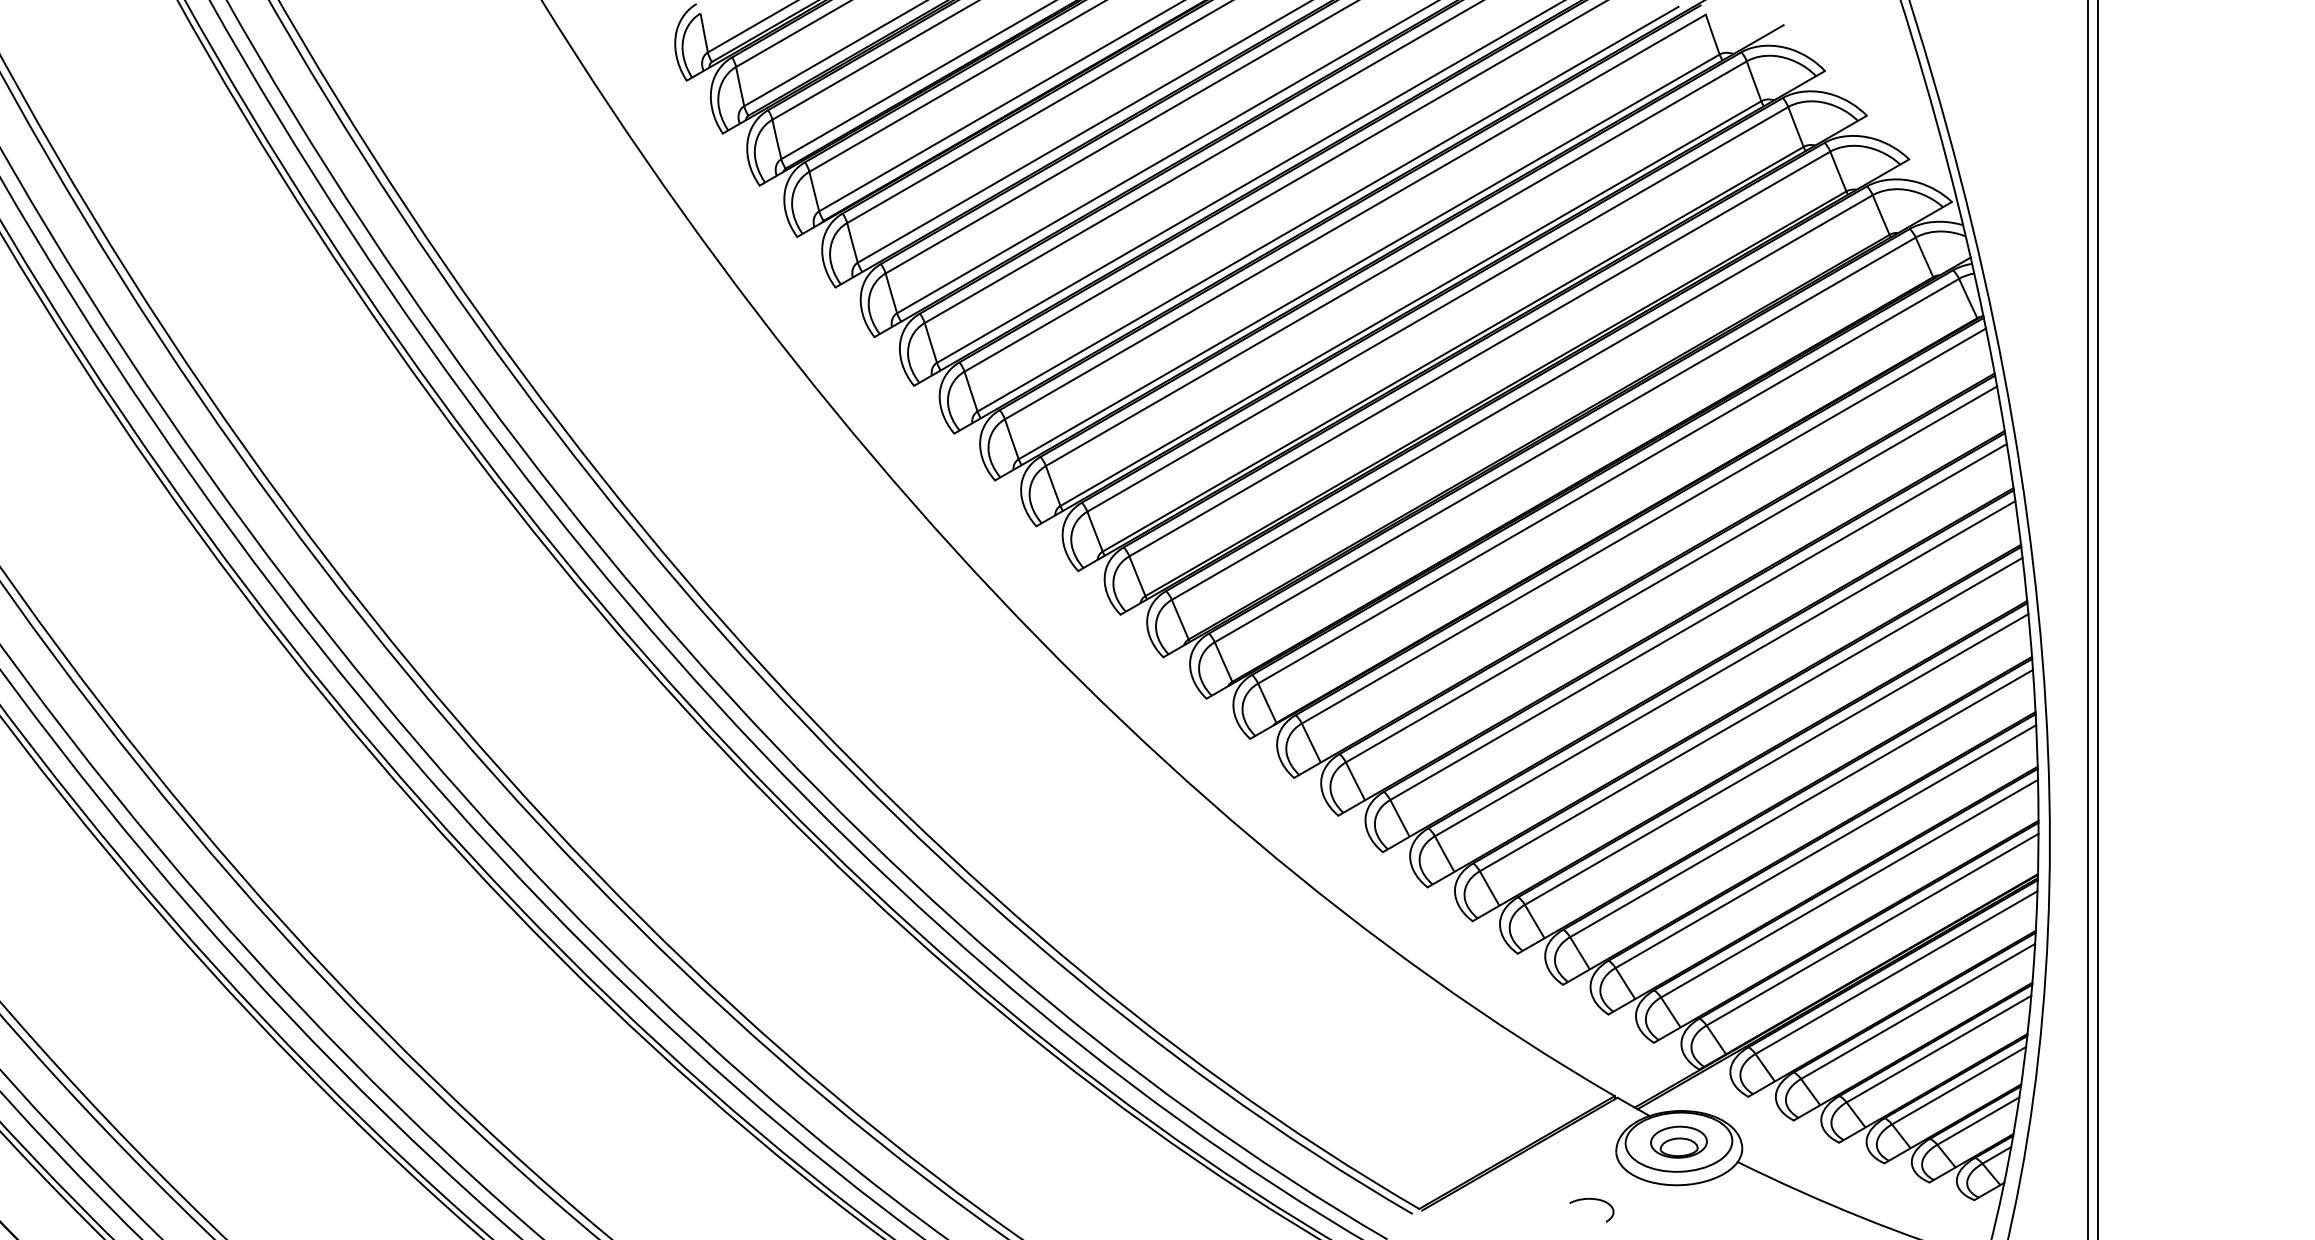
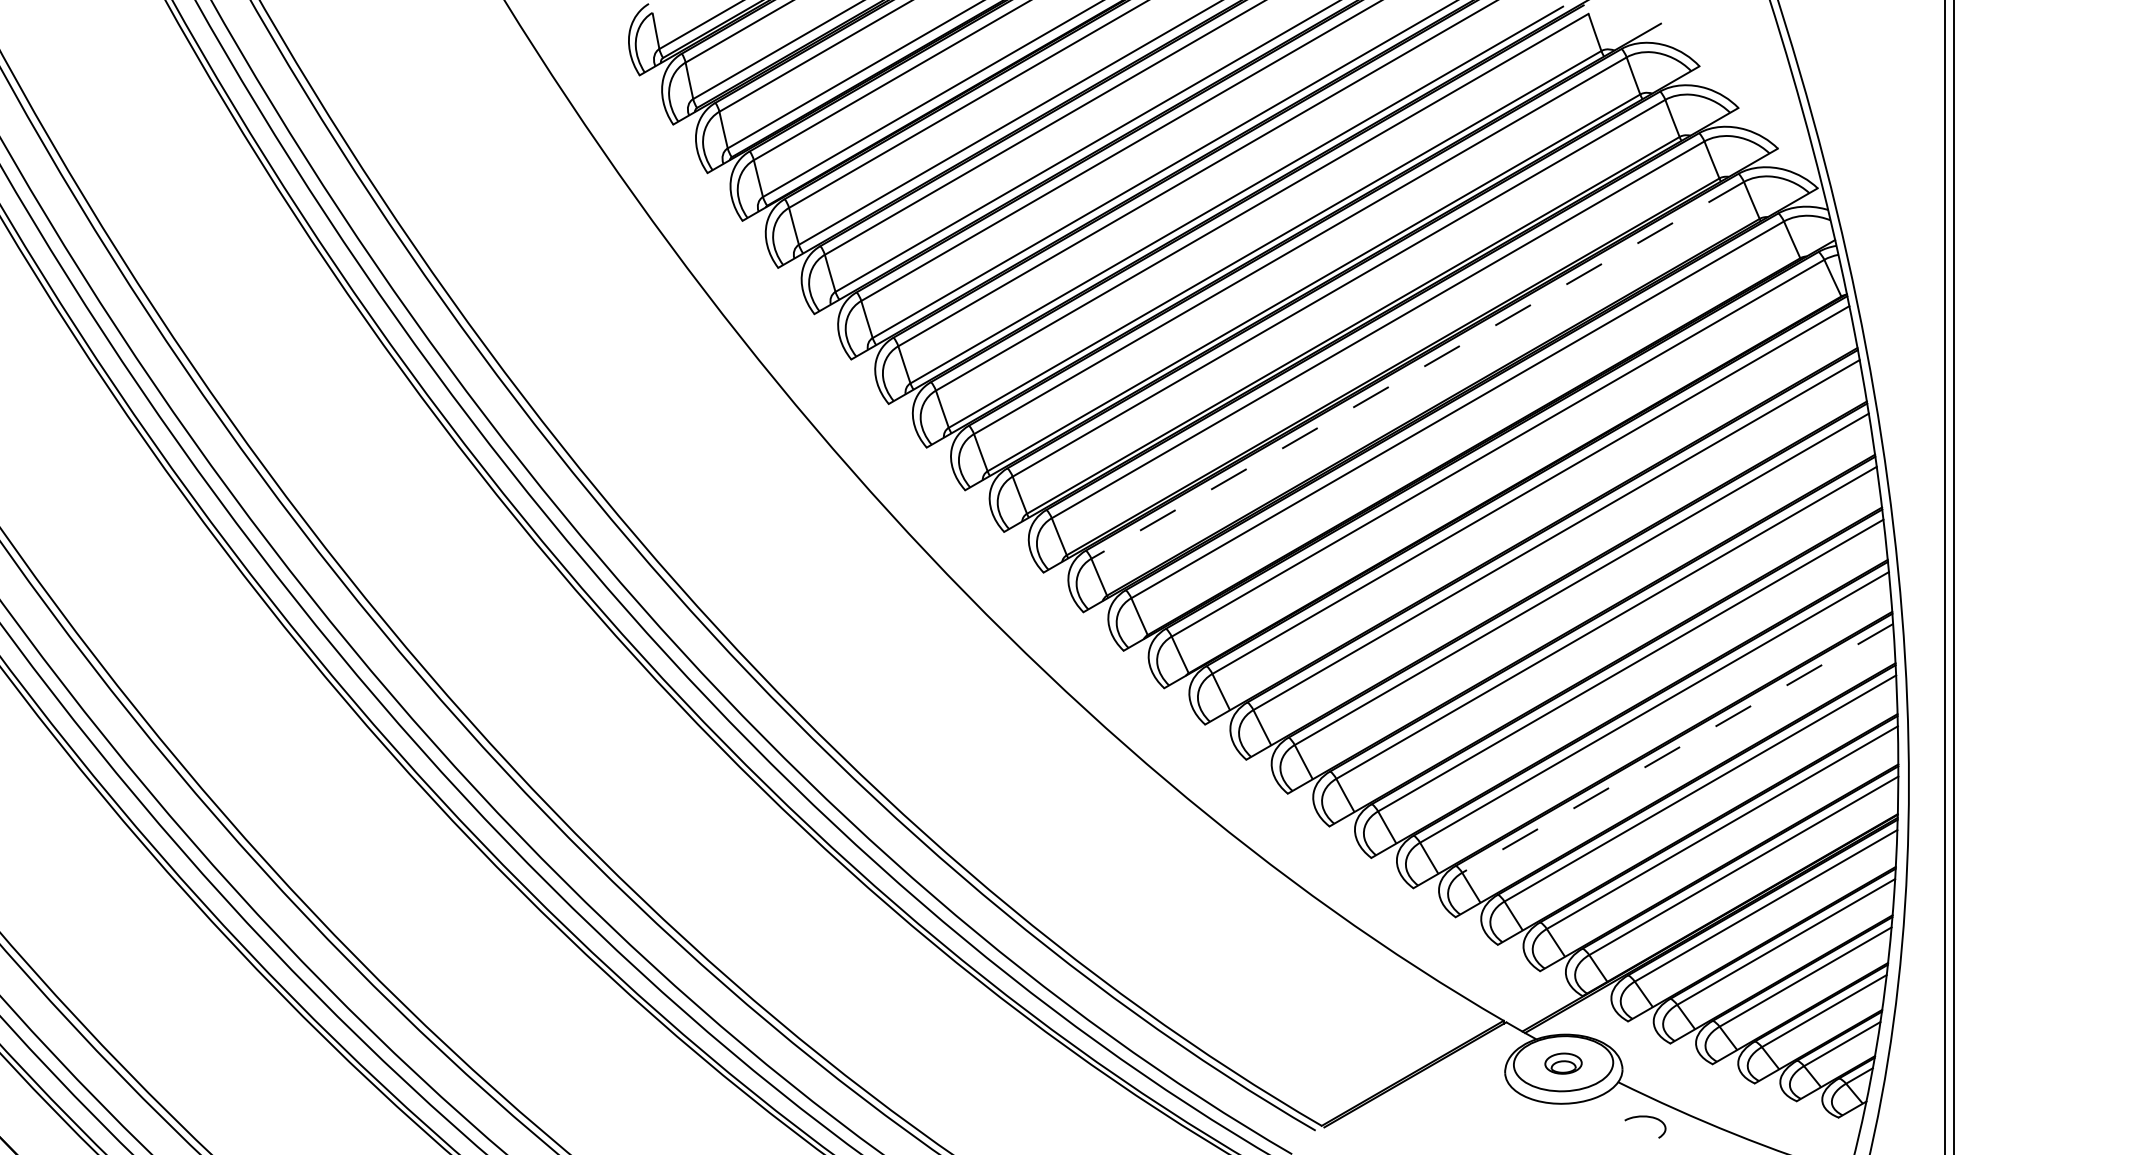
line: (1522, 397) -> (1417, 370), solid -> dashed
line: (1801, 803) -> (1677, 748), solid -> dashed
part: (1678, 1141) -> (1563, 1063), size x0.7
curve: (1595, 1200) -> (1648, 1118), moved

